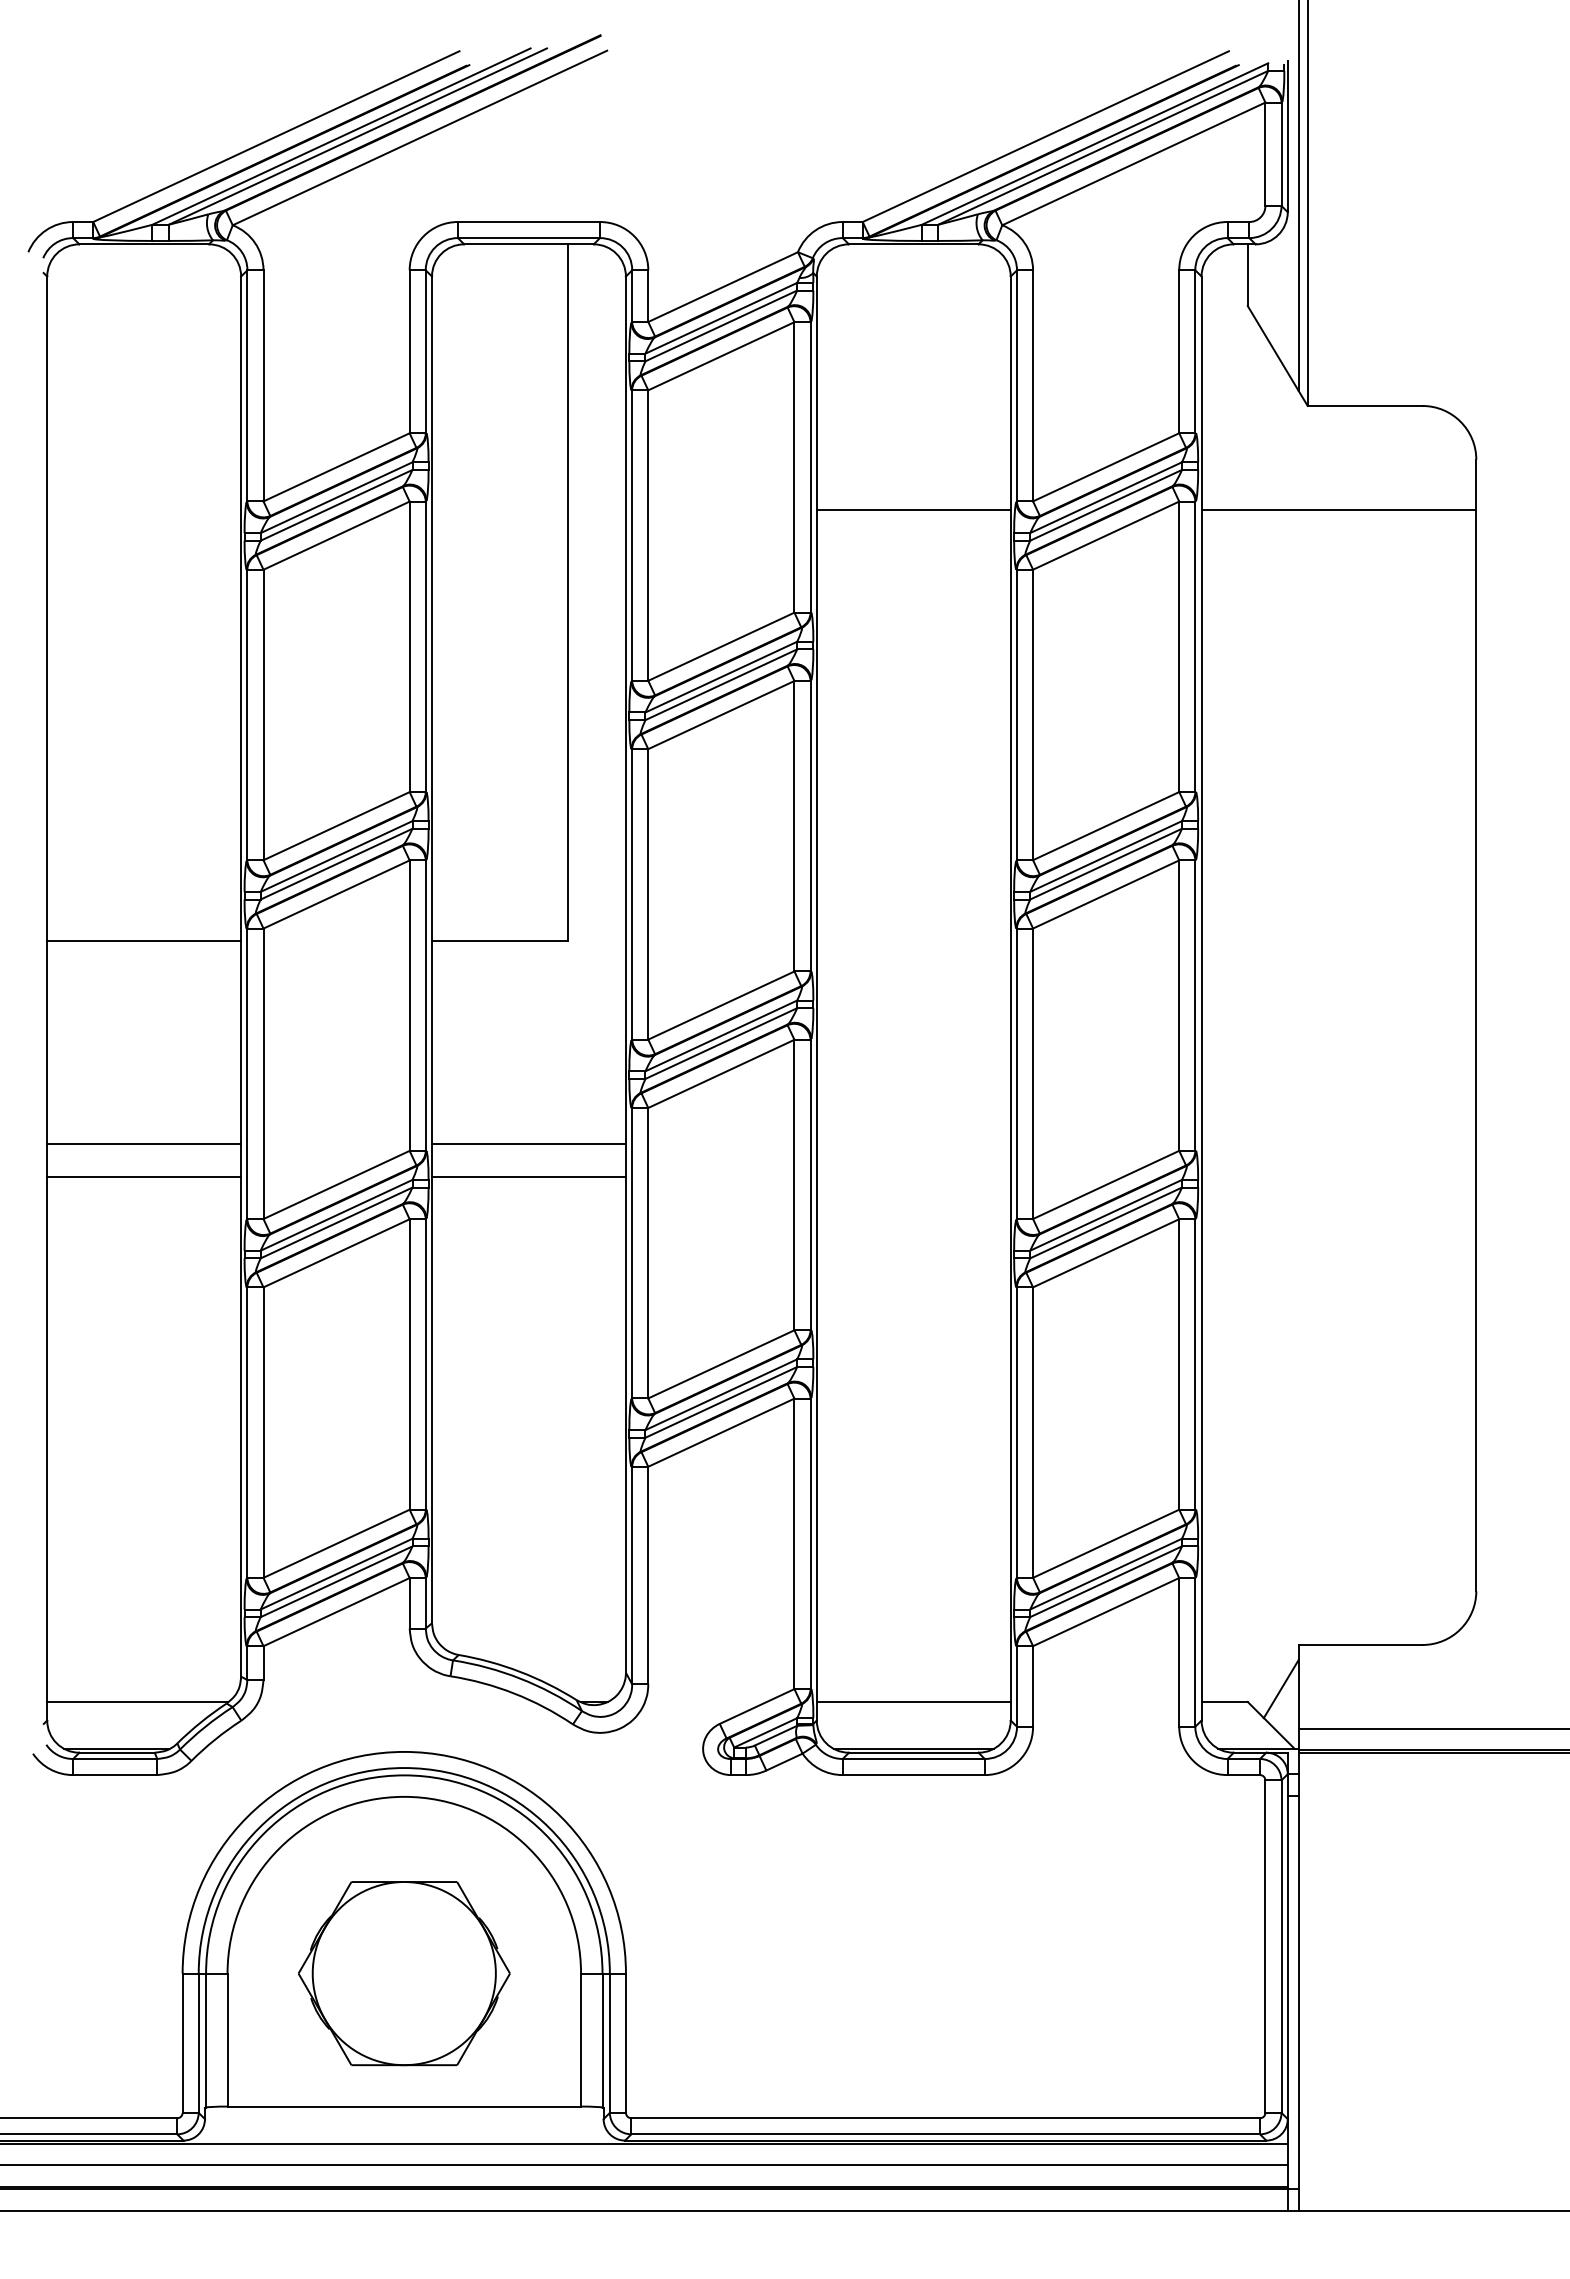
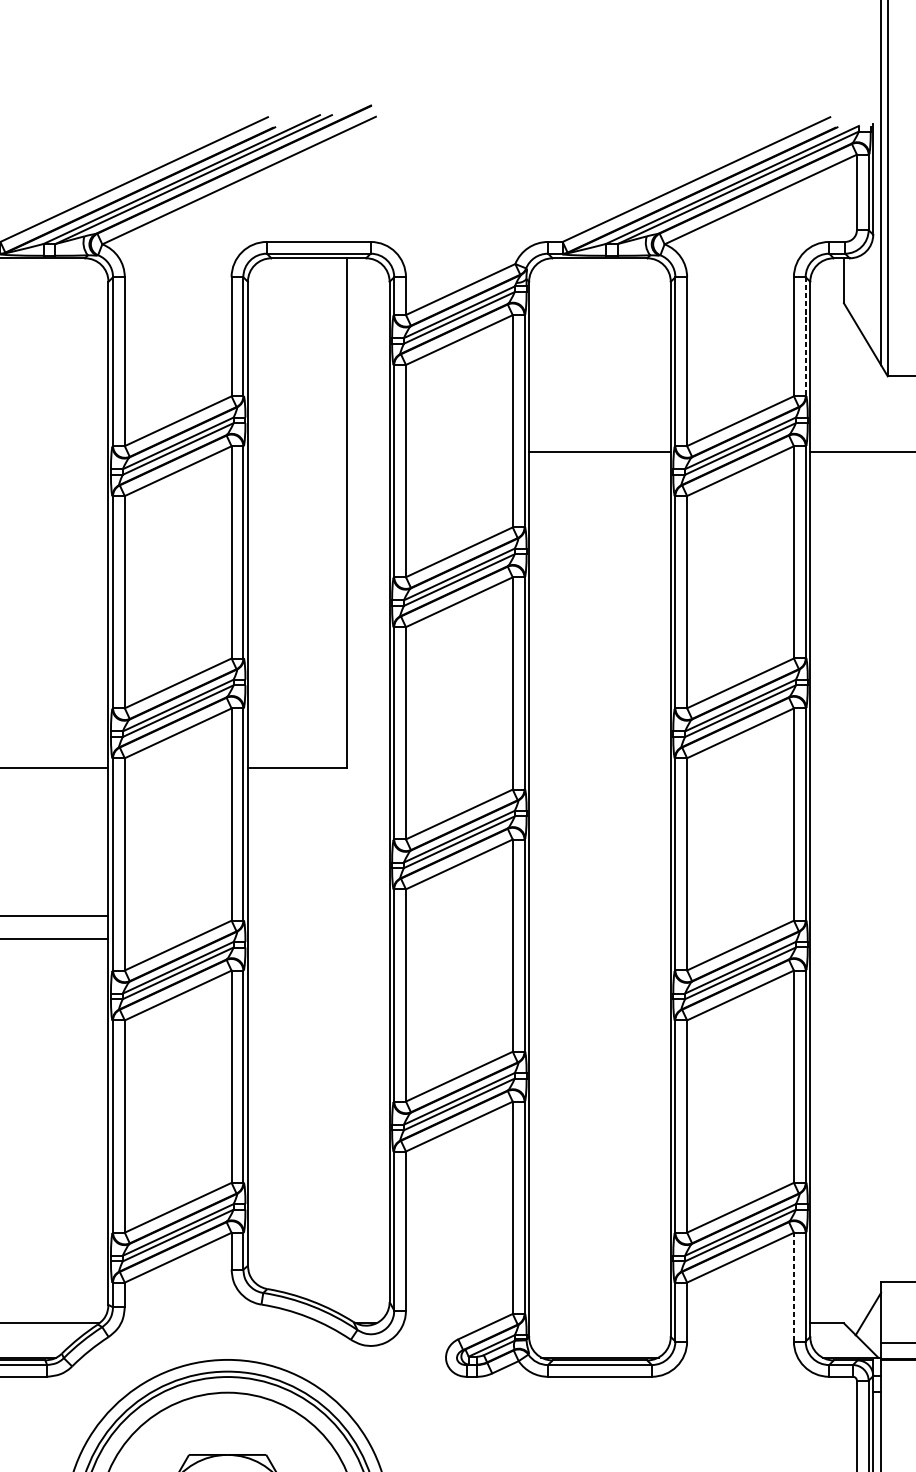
line: (1195, 352) -> (805, 337), solid -> dashed
line: (528, 1144) -> (318, 916), removed
line: (528, 1176) -> (318, 939), removed
line: (1179, 1651) -> (794, 1286), solid -> dashed
line: (913, 1701) -> (599, 1323), removed

